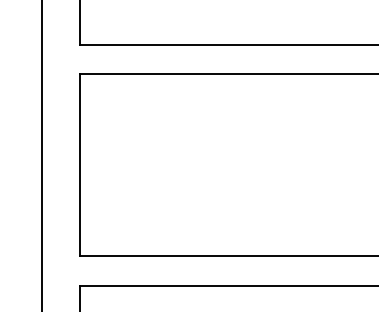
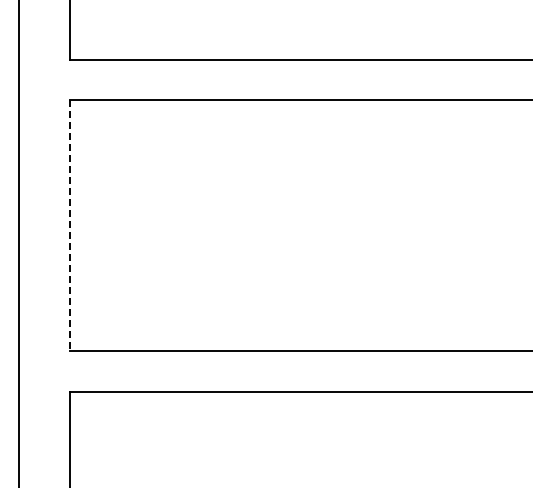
line: (79, 165) -> (70, 225), solid -> dashed

